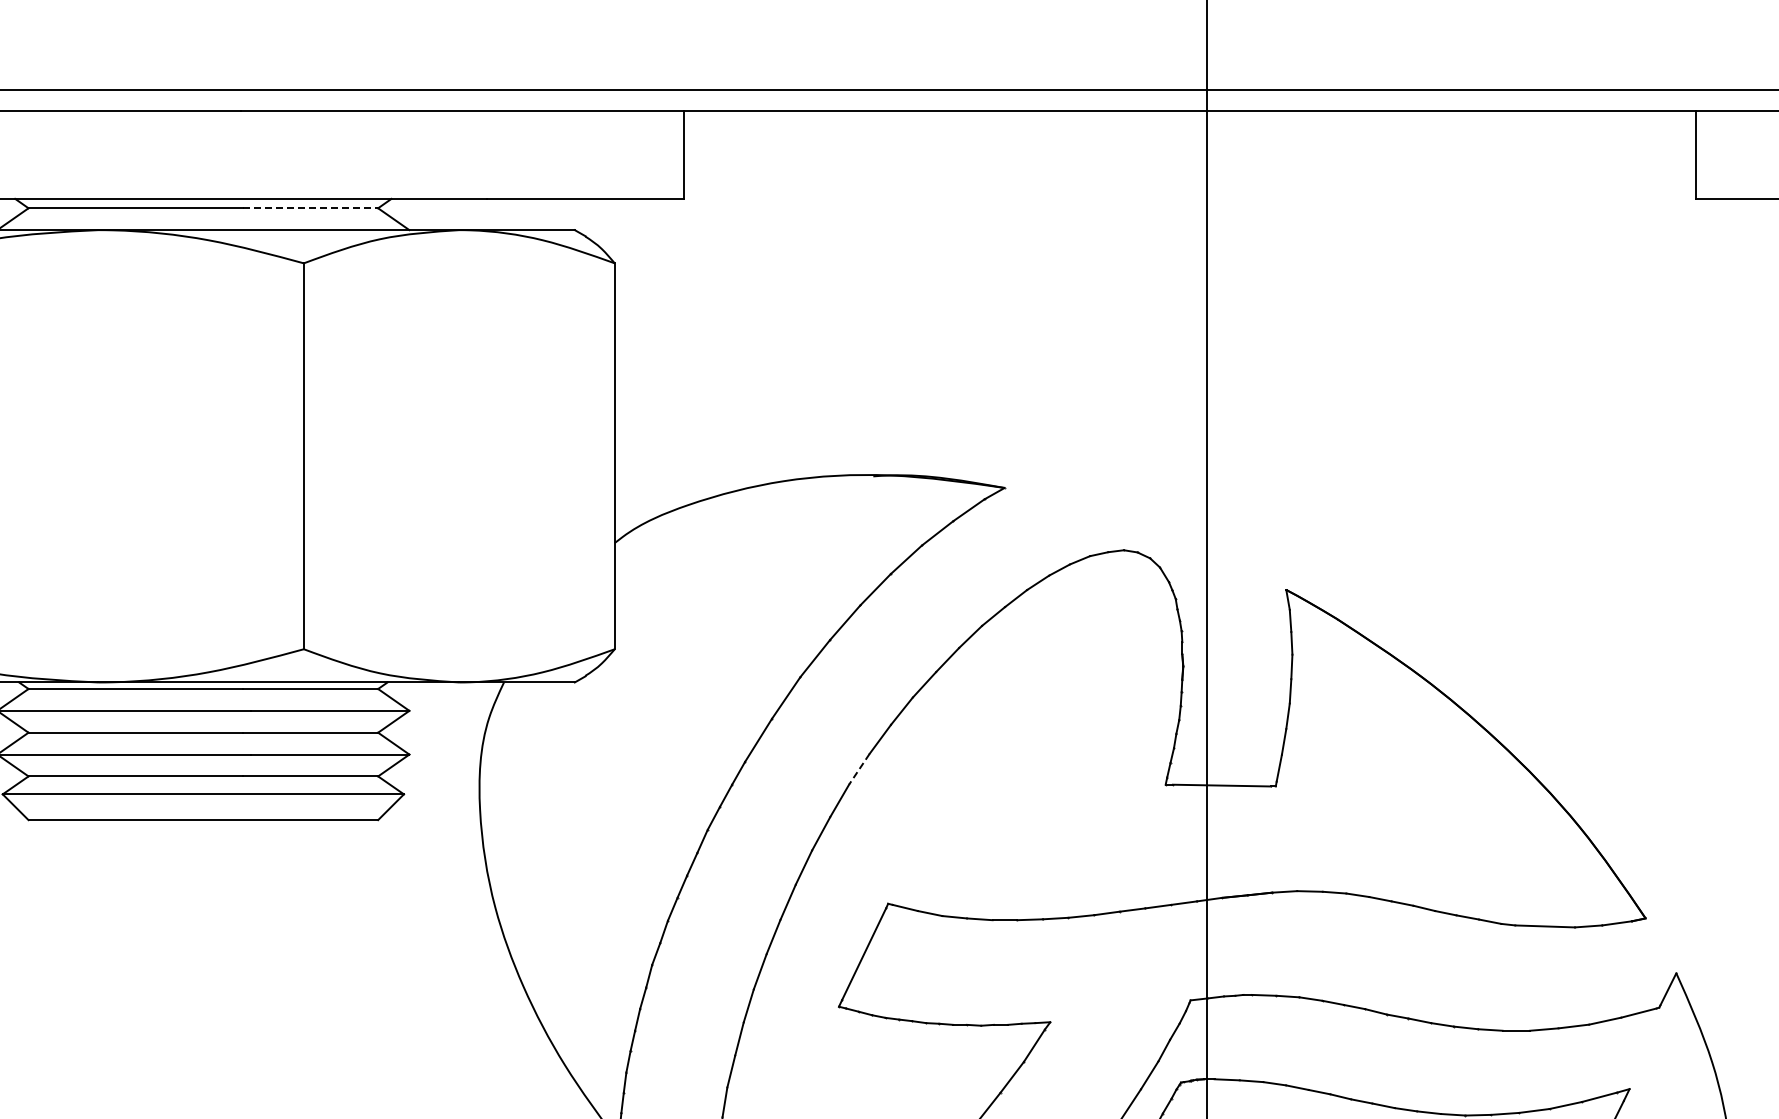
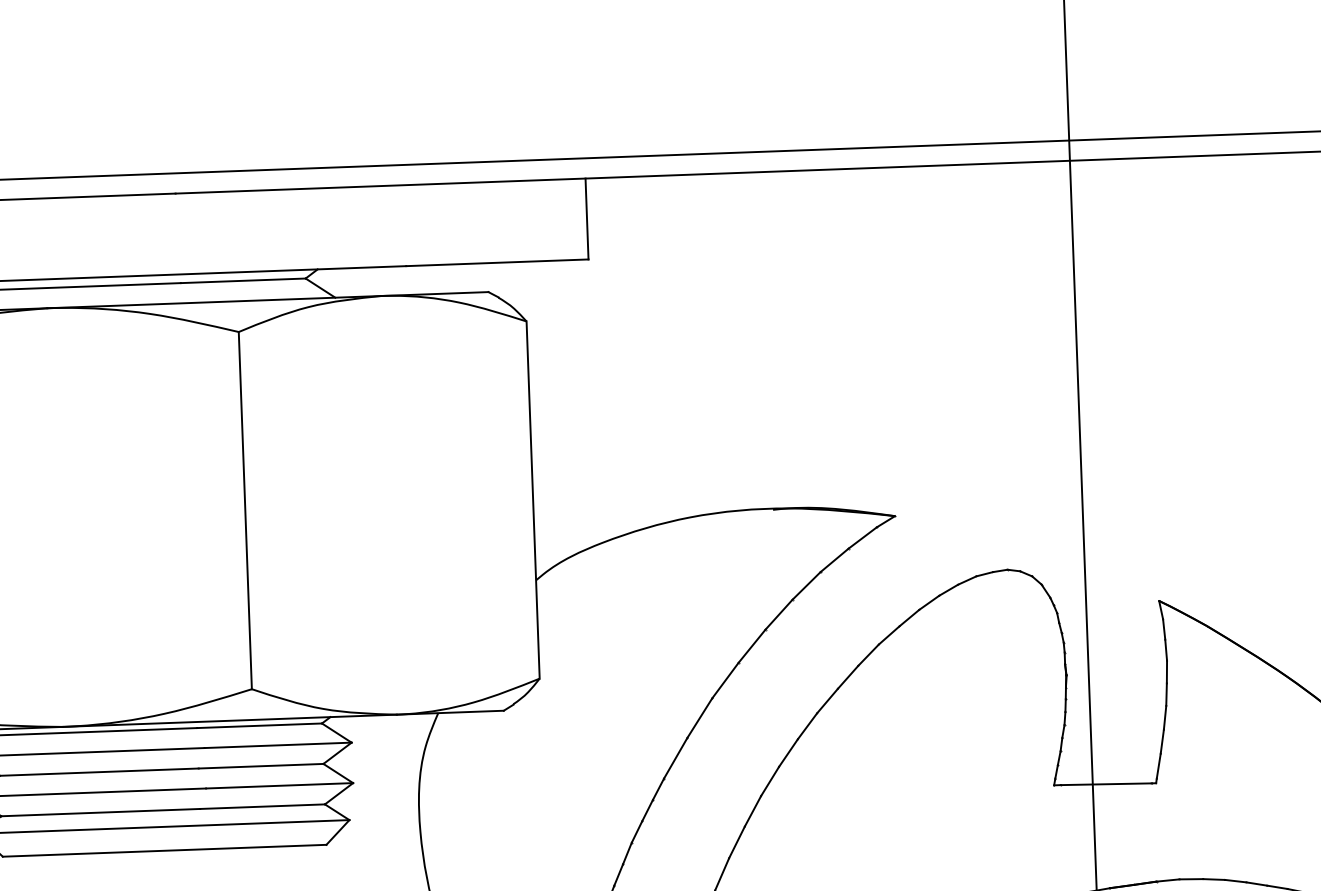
line: (311, 208) -> (243, 280), dashed -> solid
line: (859, 769) -> (770, 781), dashed -> solid

